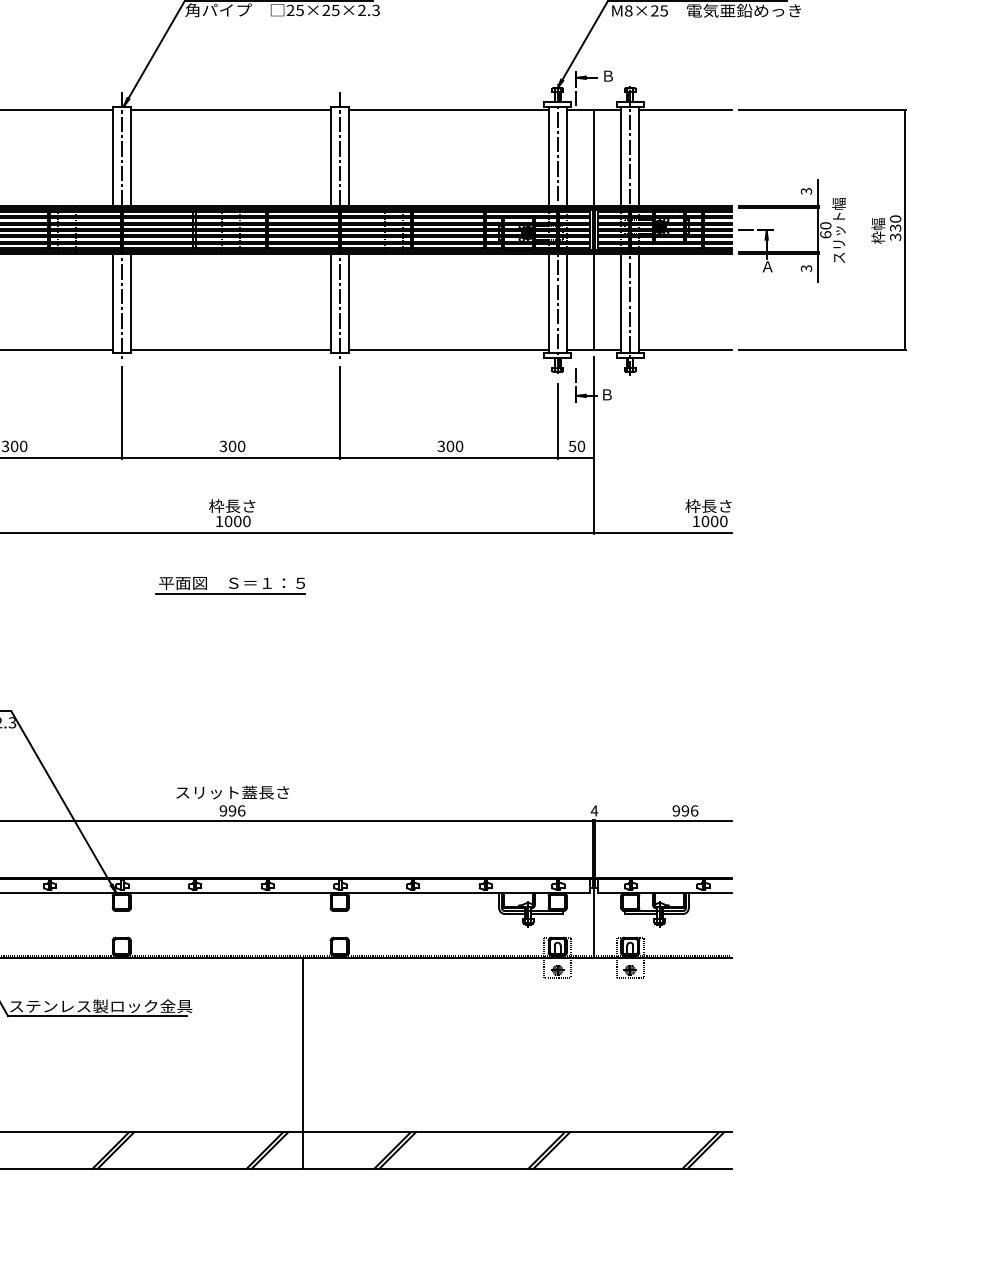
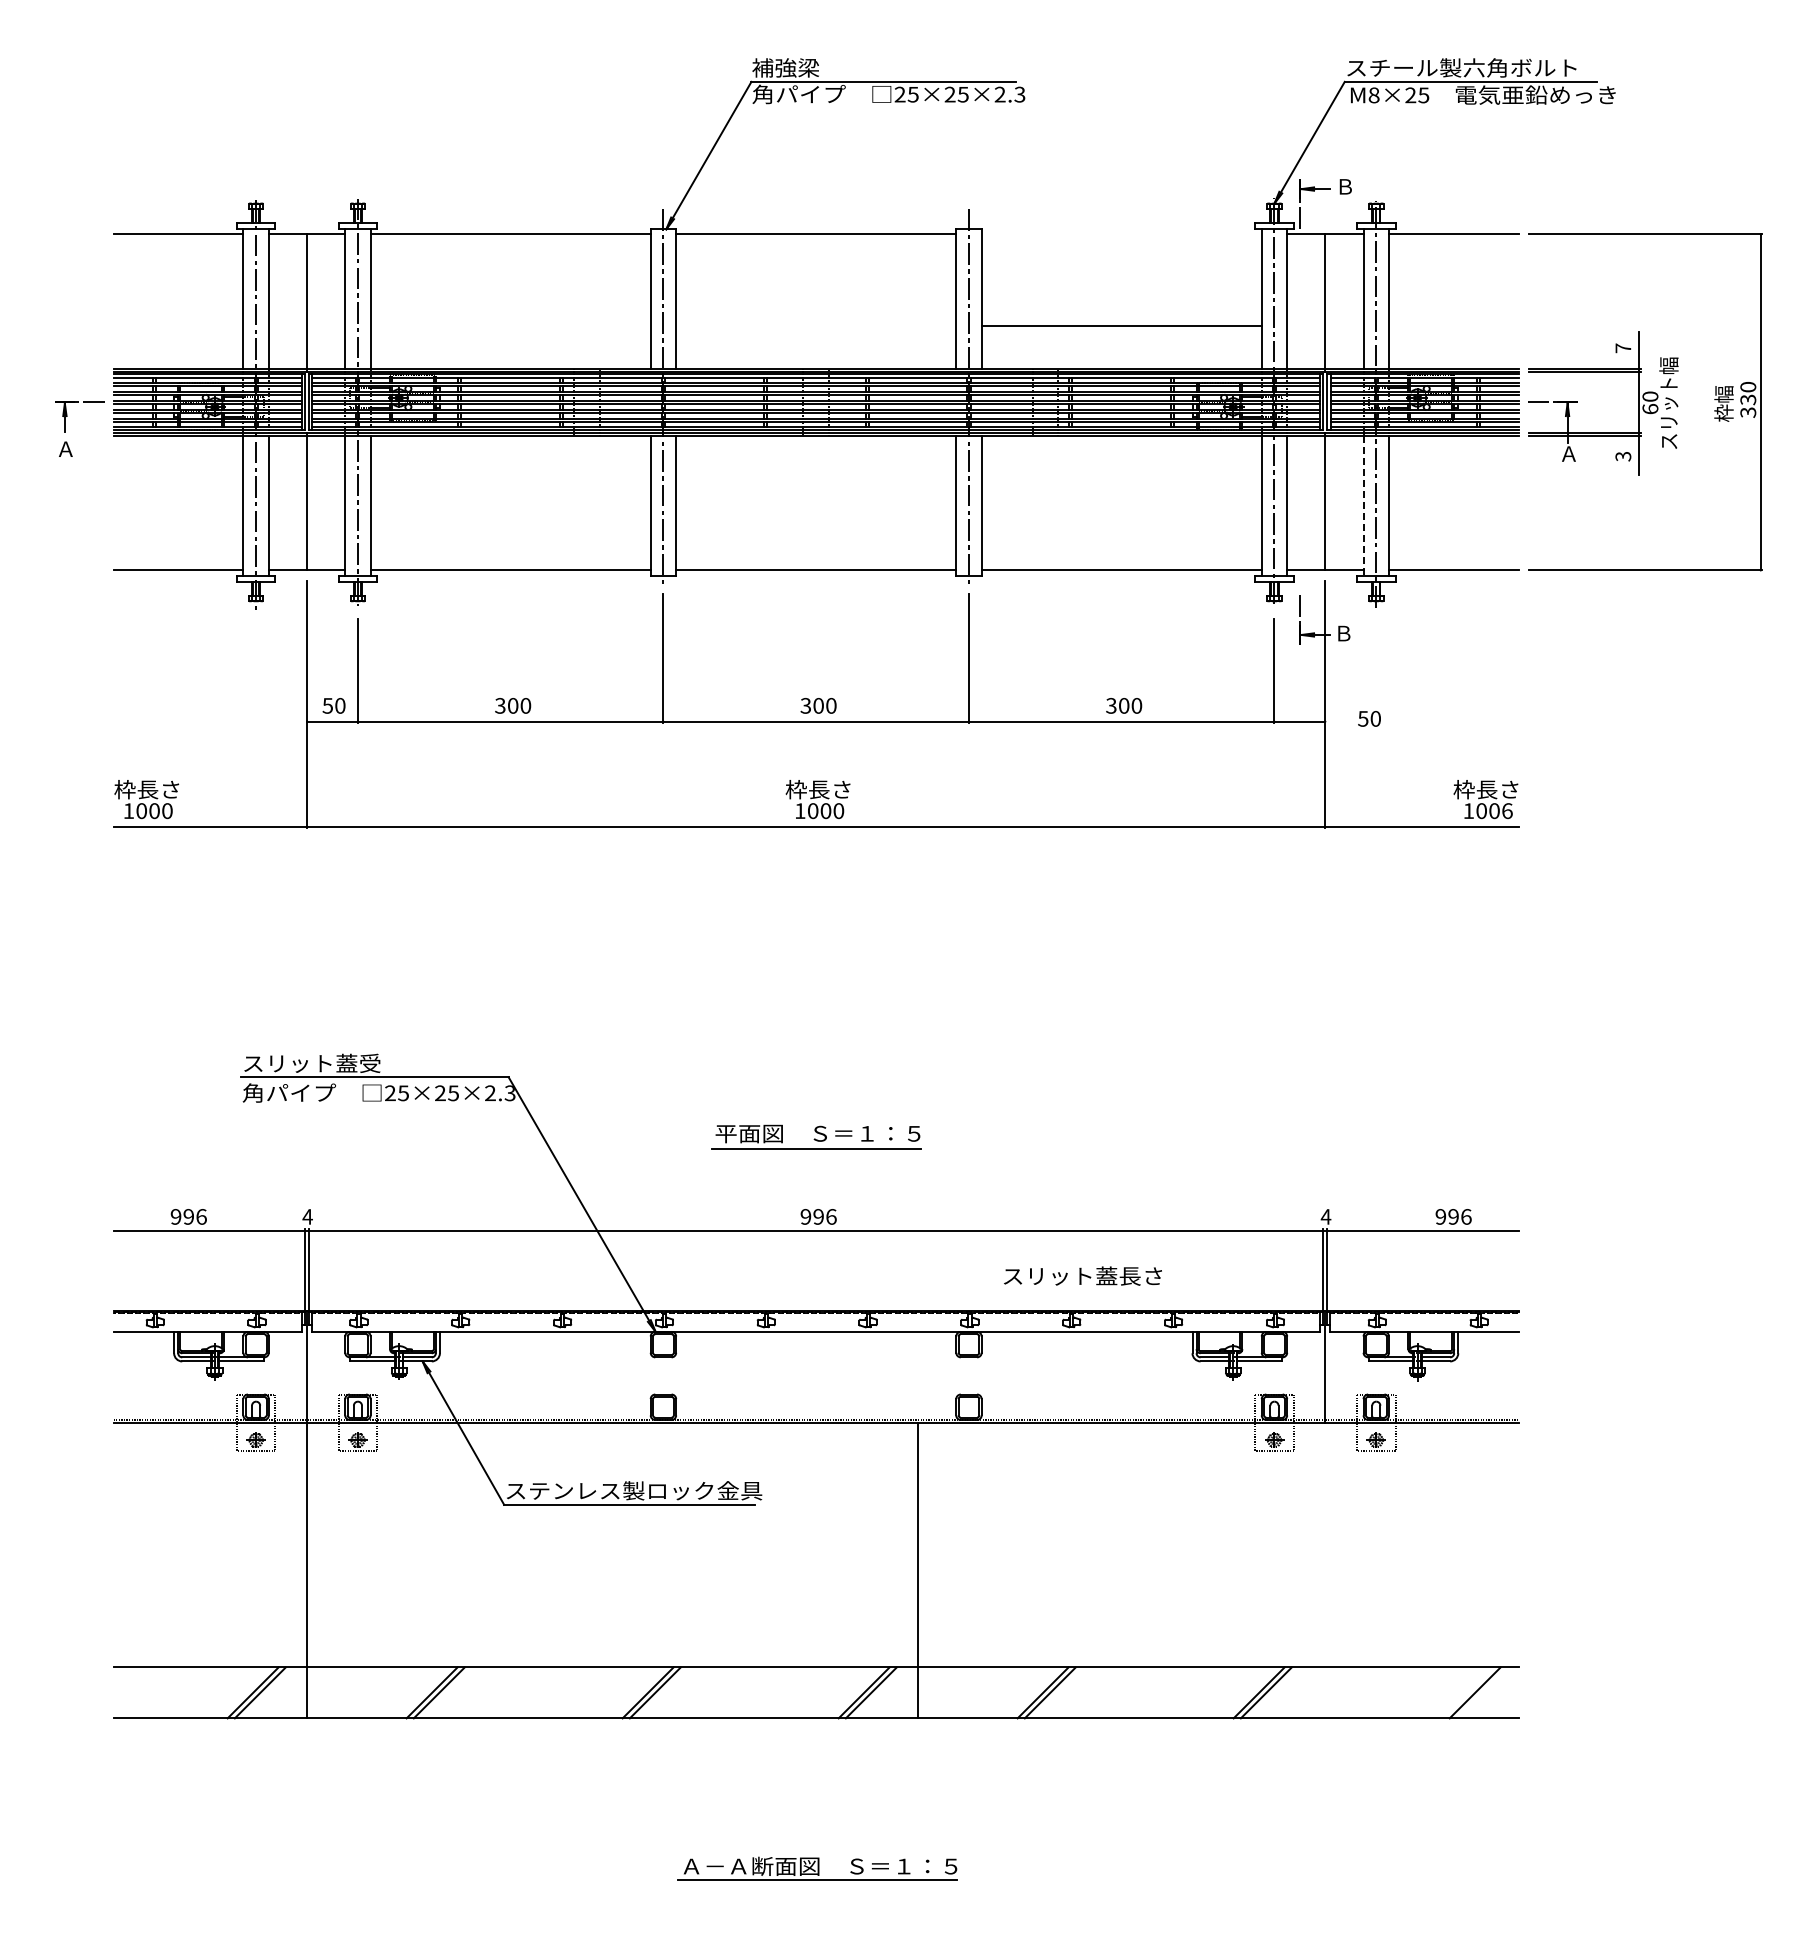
line: (448, 110) -> (1121, 326), moved
text: (806, 191) -> (1623, 348), 3 -> 7
line: (621, 303) -> (1363, 505), solid -> dashed
text: (576, 446) -> (1369, 718), moved
text: (723, 521) -> (1507, 810), 1000 -> 1006
part: (230, 585) -> (816, 1136), moved
text: (232, 792) -> (1082, 1275), moved
line: (705, 1150) -> (1481, 1692), removed

